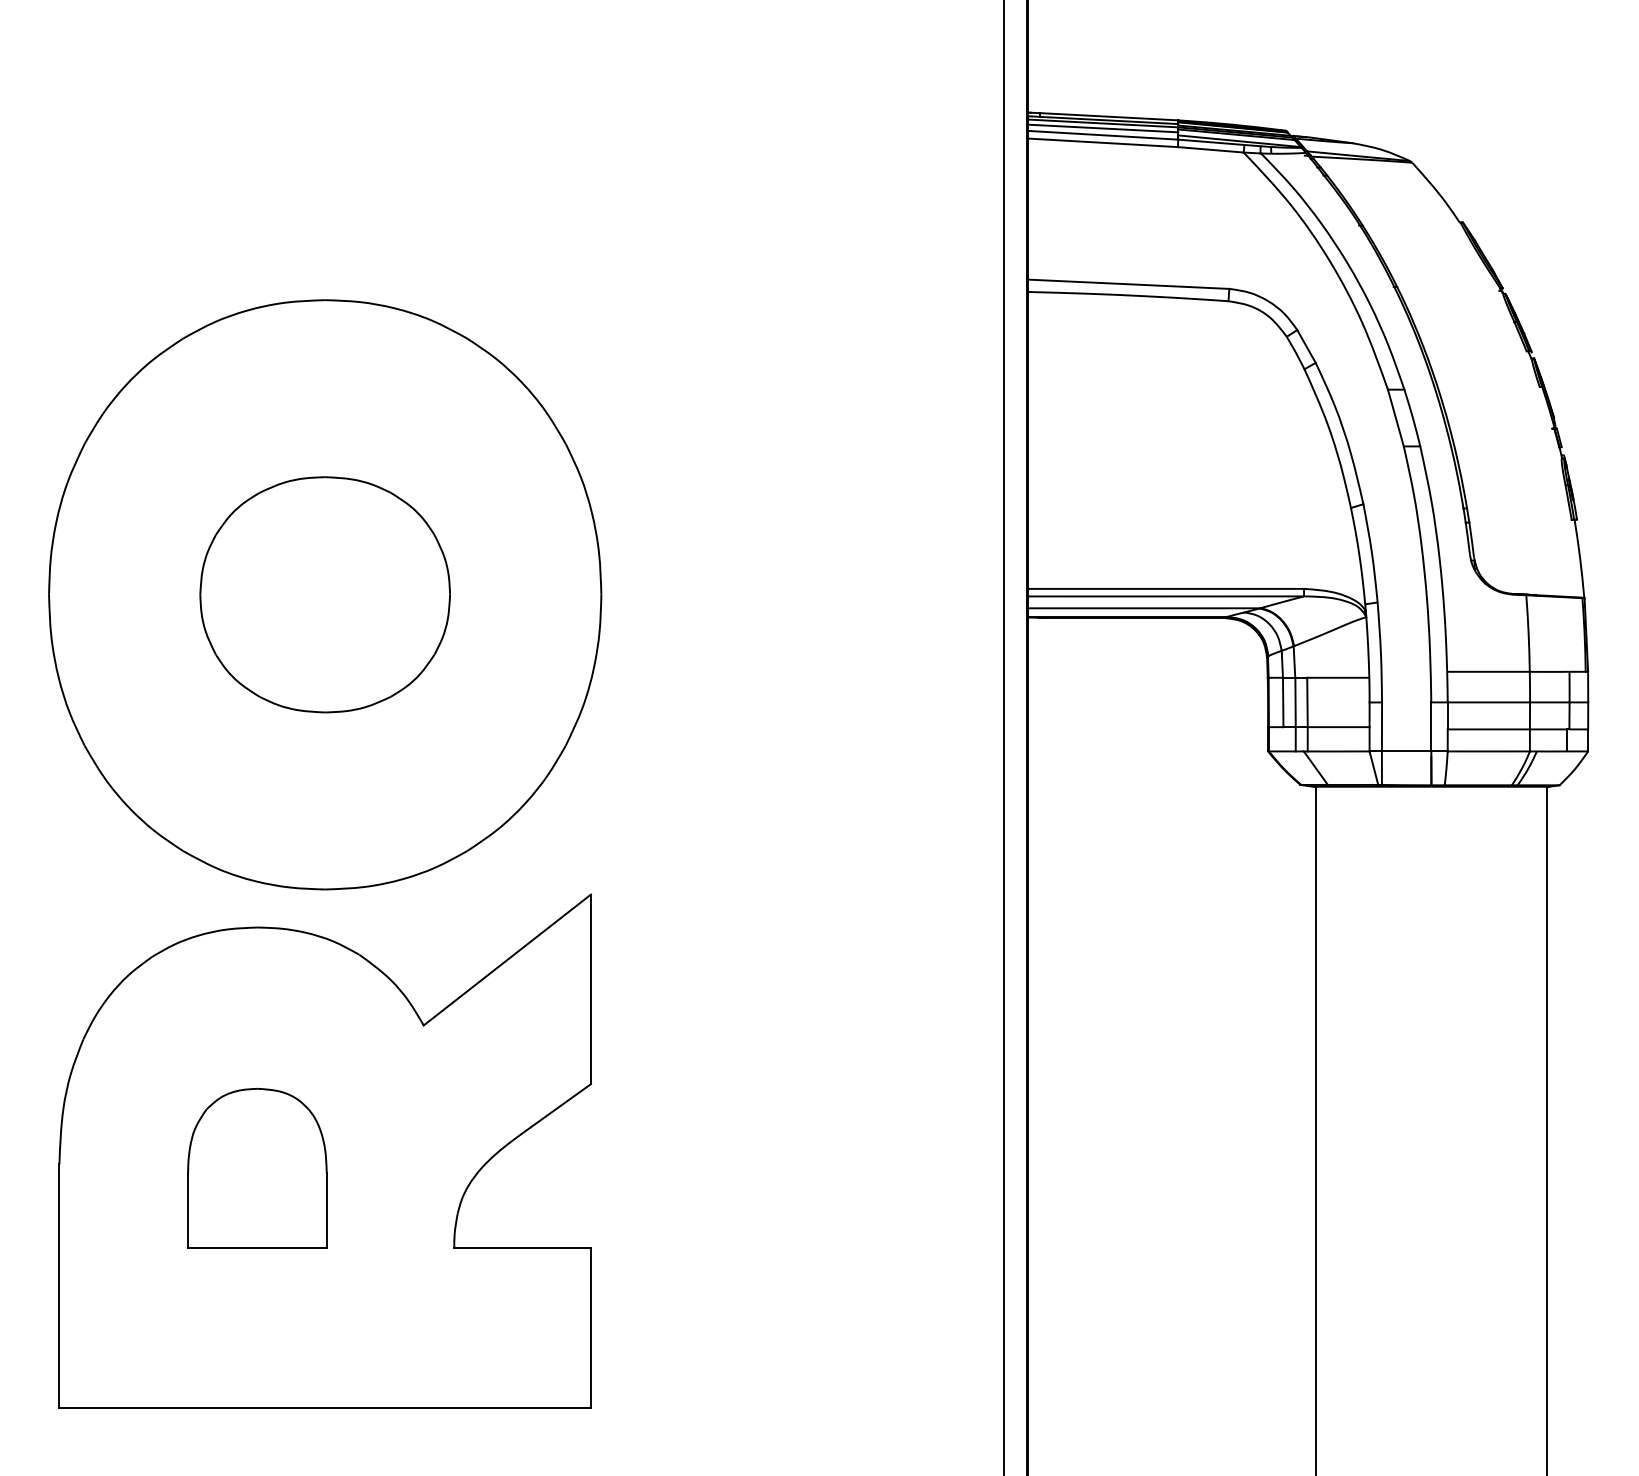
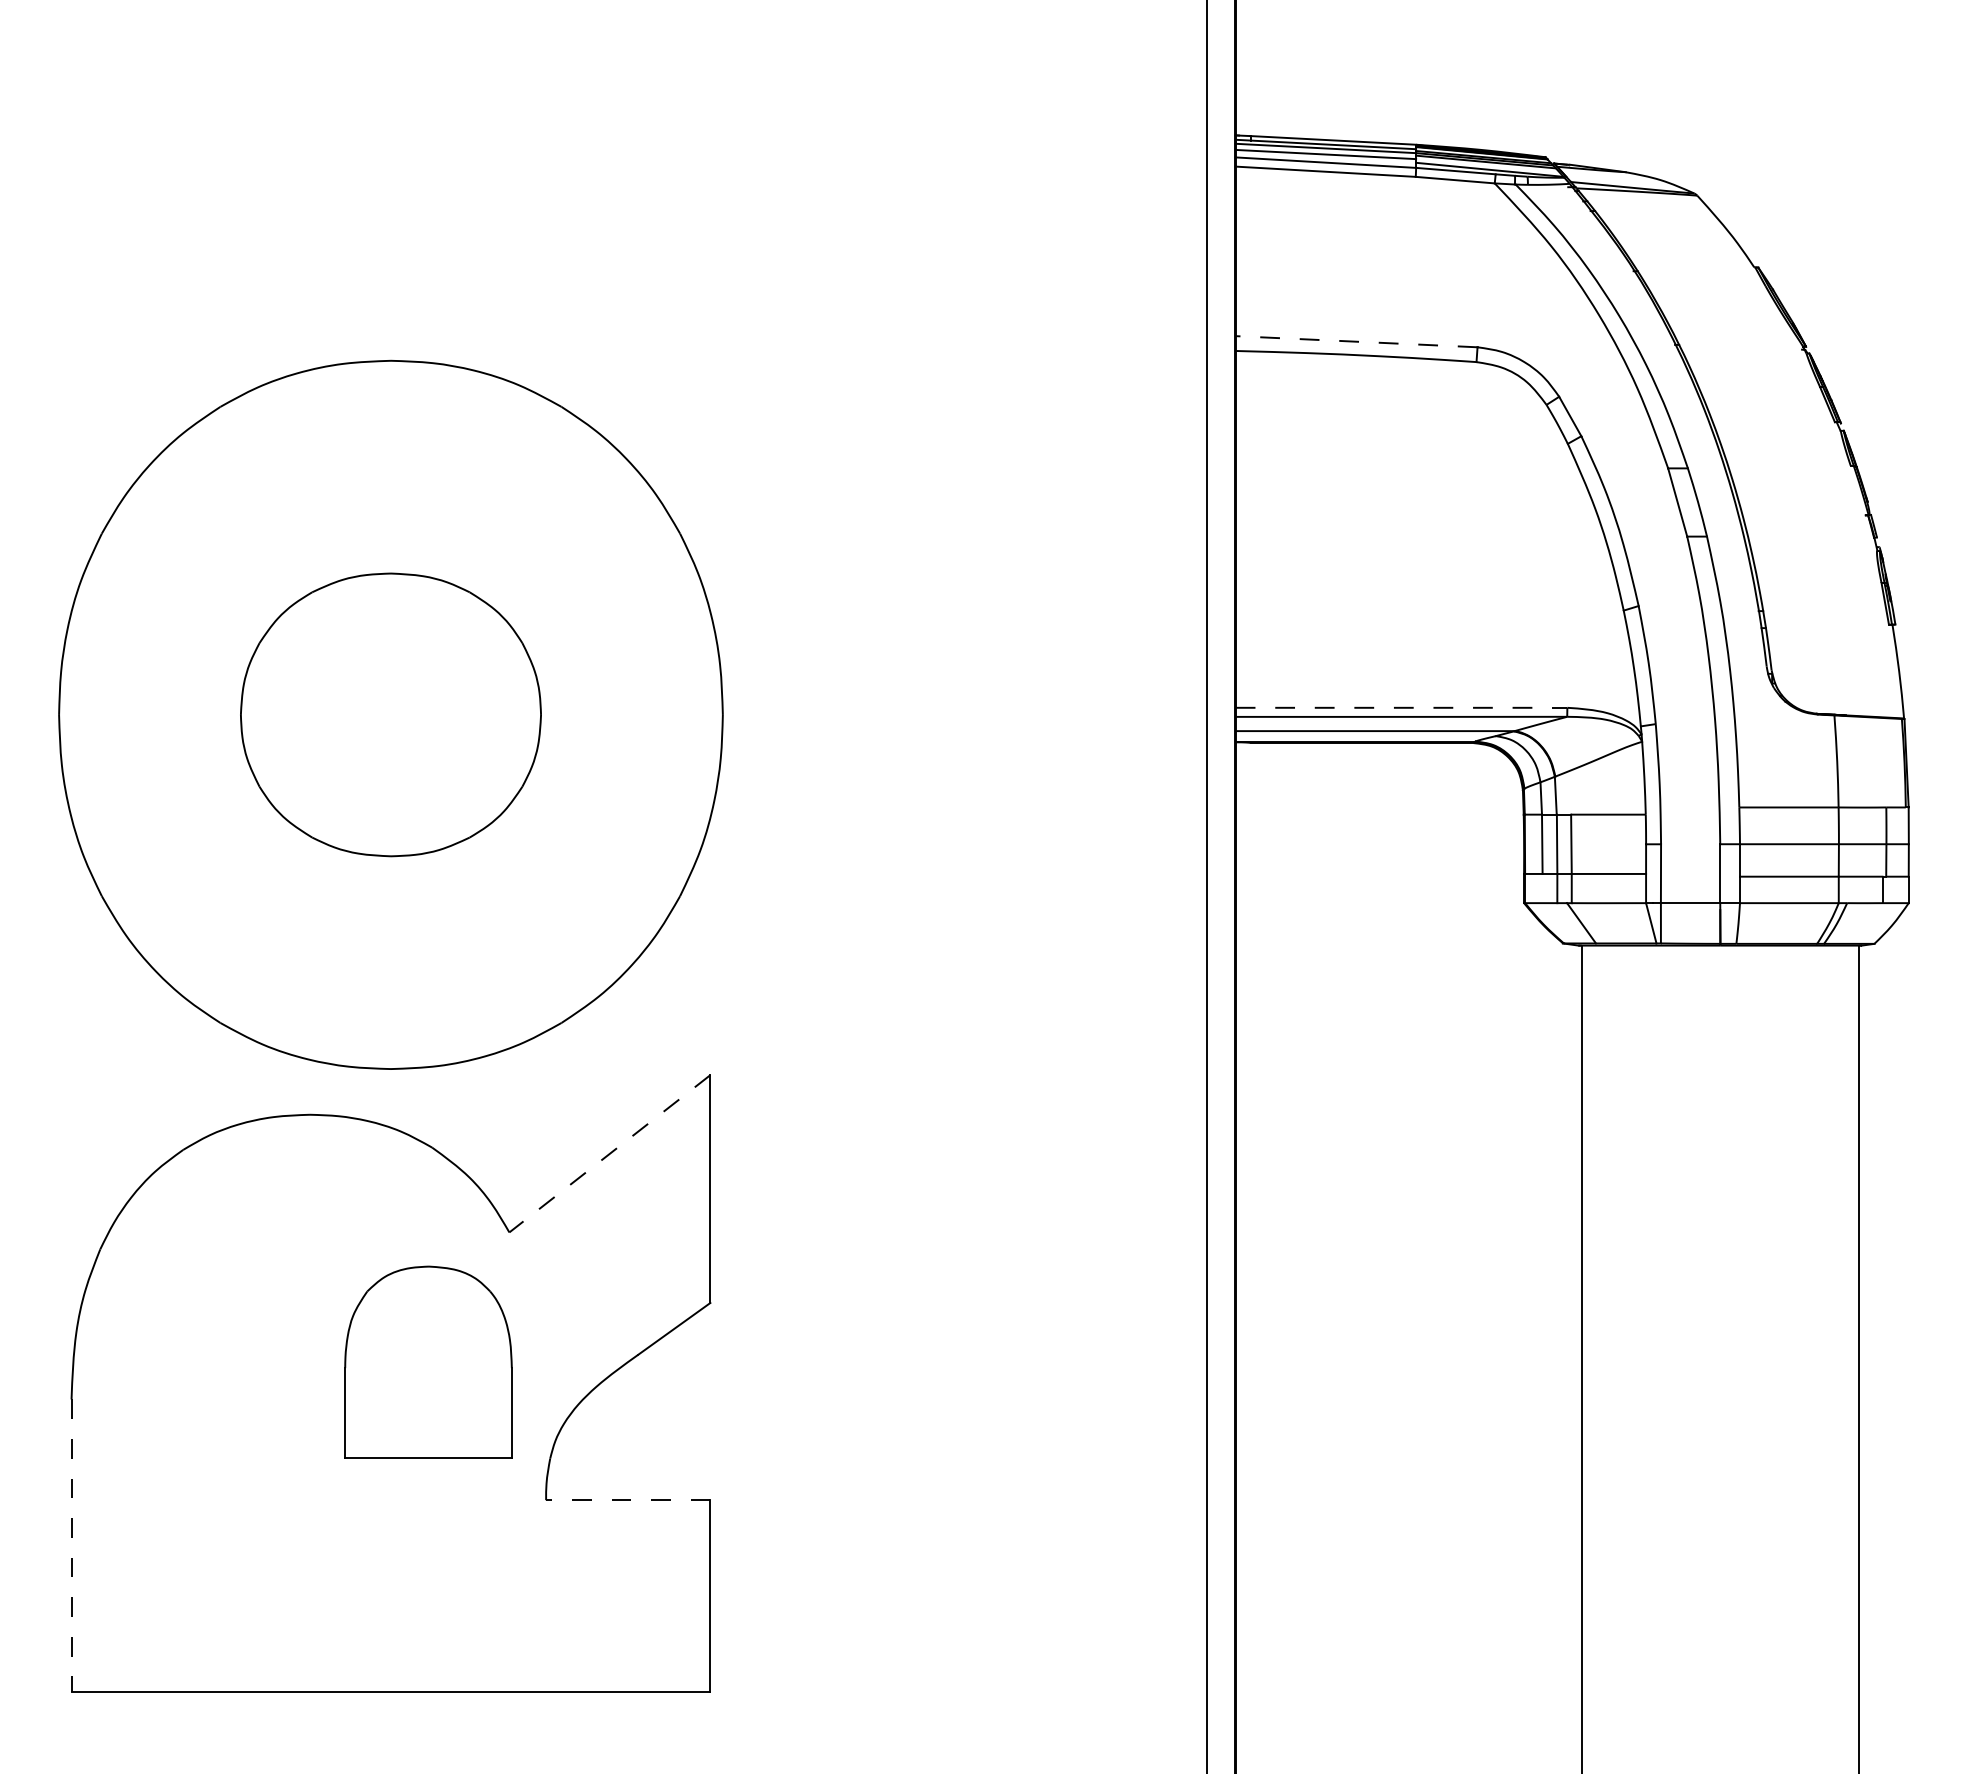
line: (1128, 284) -> (1356, 341), solid -> dashed
line: (1166, 588) -> (1401, 707), solid -> dashed
line: (507, 959) -> (609, 1153), solid -> dashed
part: (257, 1167) -> (428, 1361), moved
line: (522, 1248) -> (627, 1500), solid -> dashed
line: (59, 1286) -> (71, 1546), solid -> dashed

